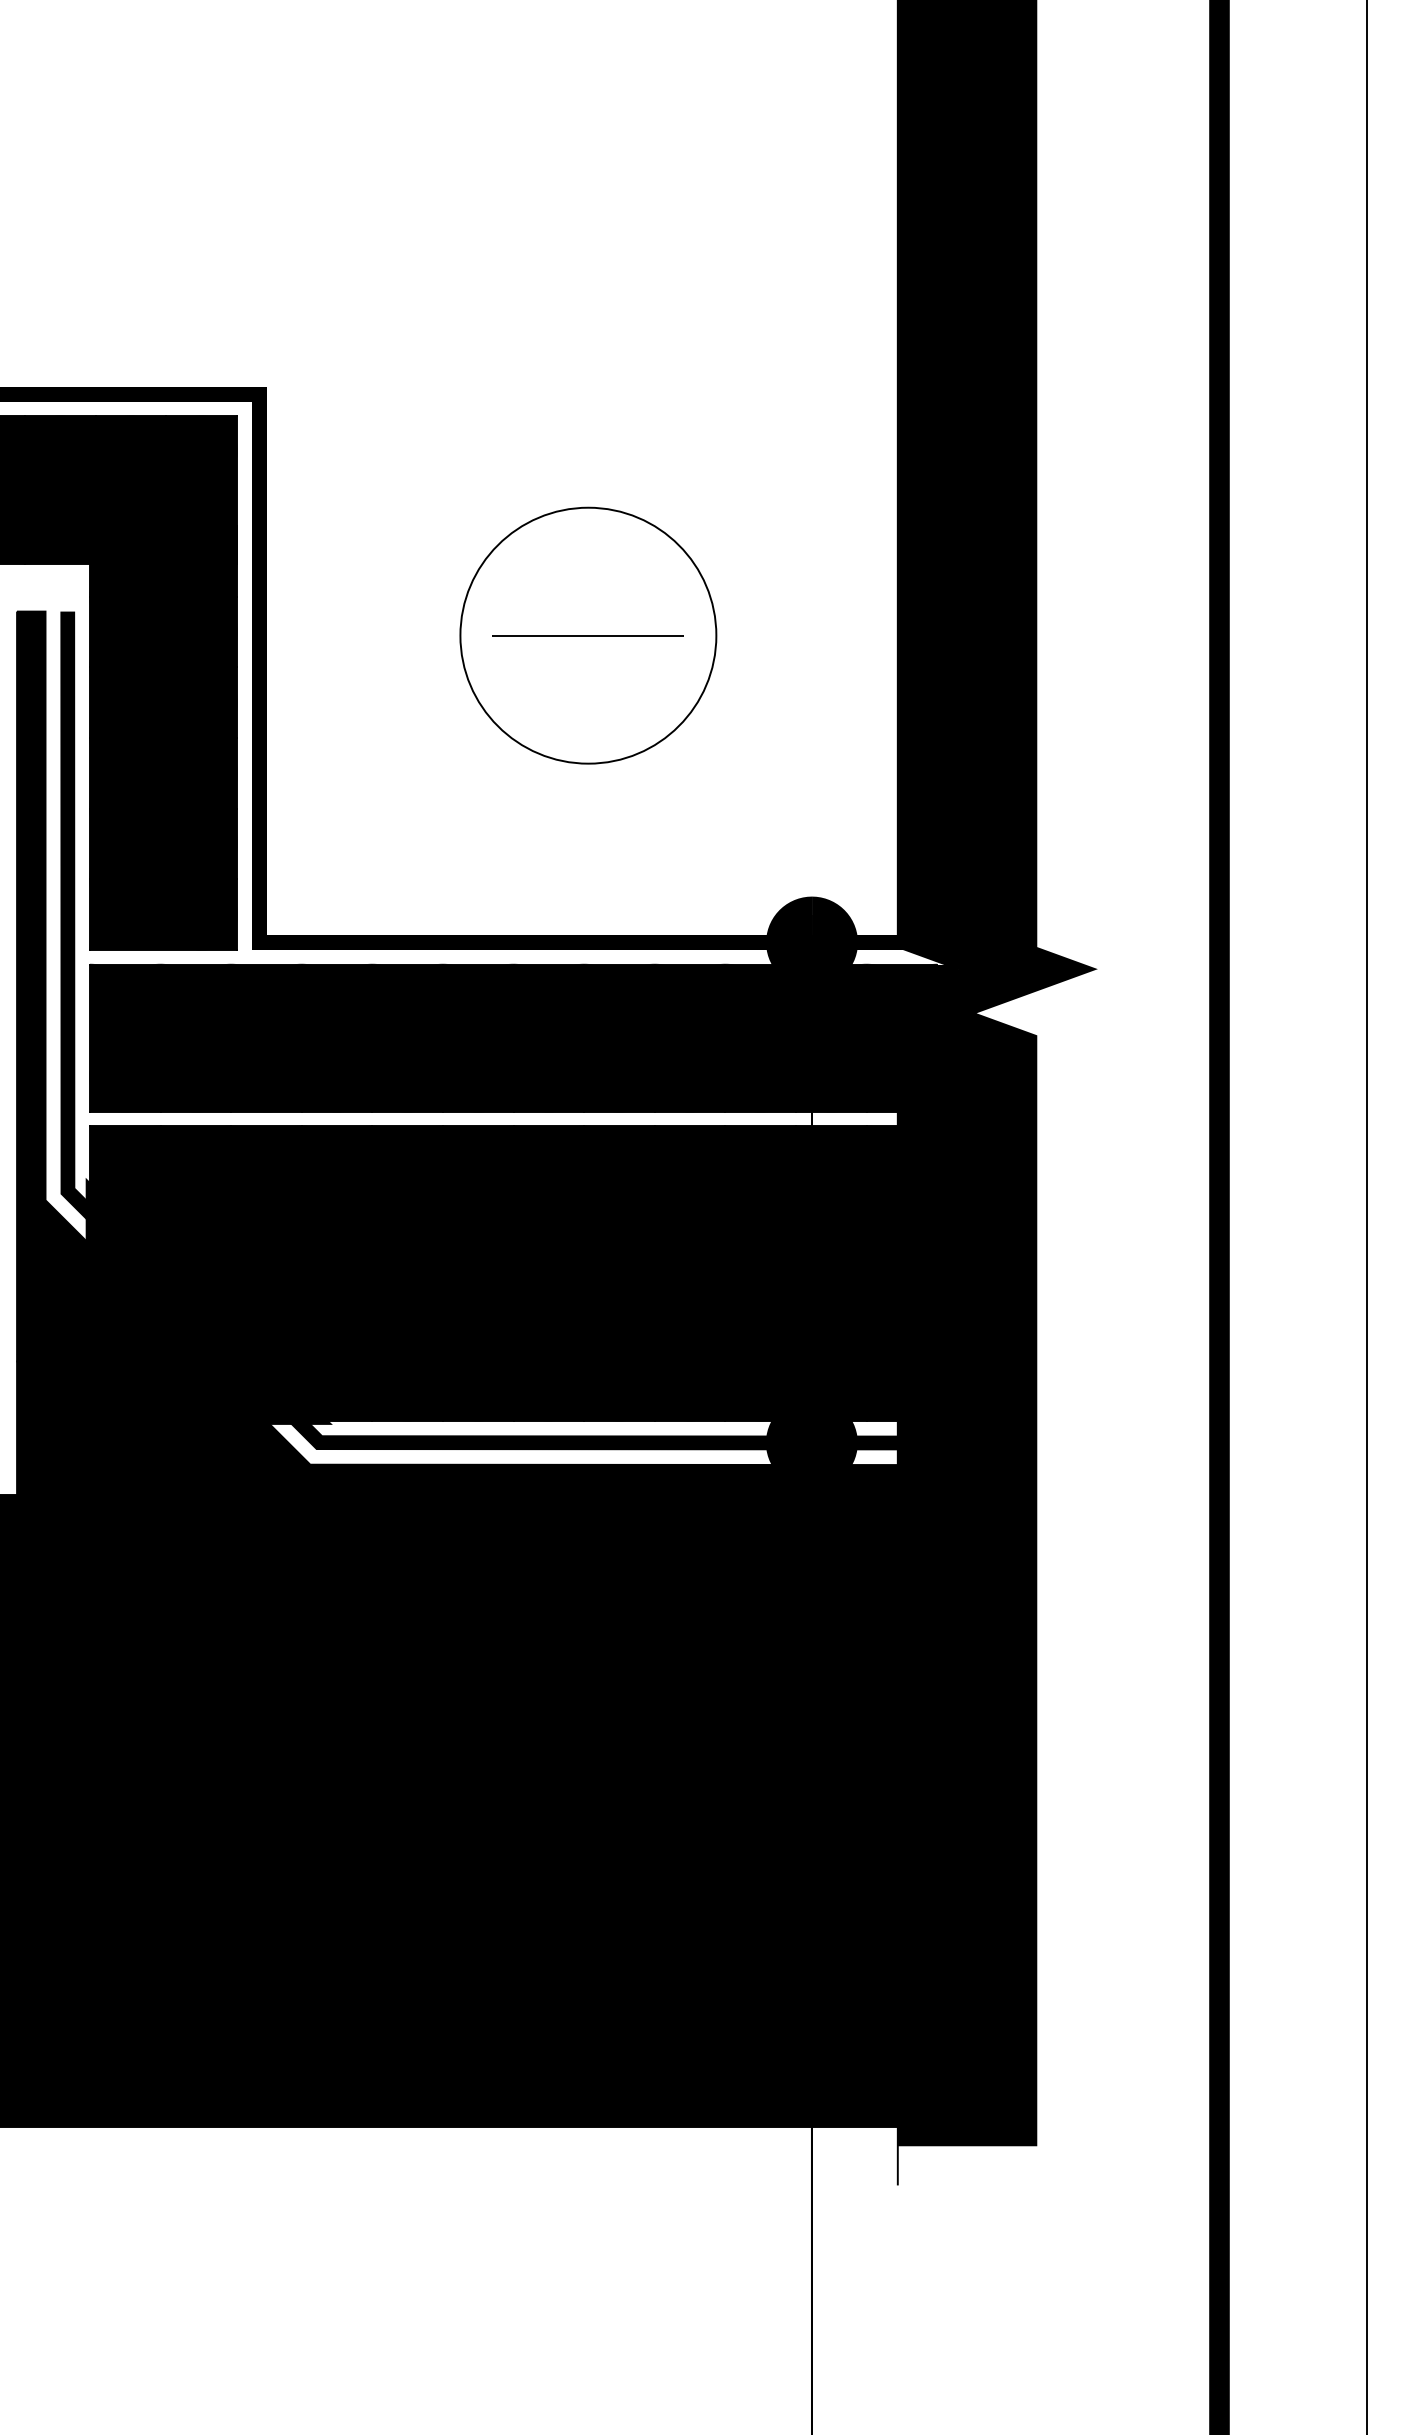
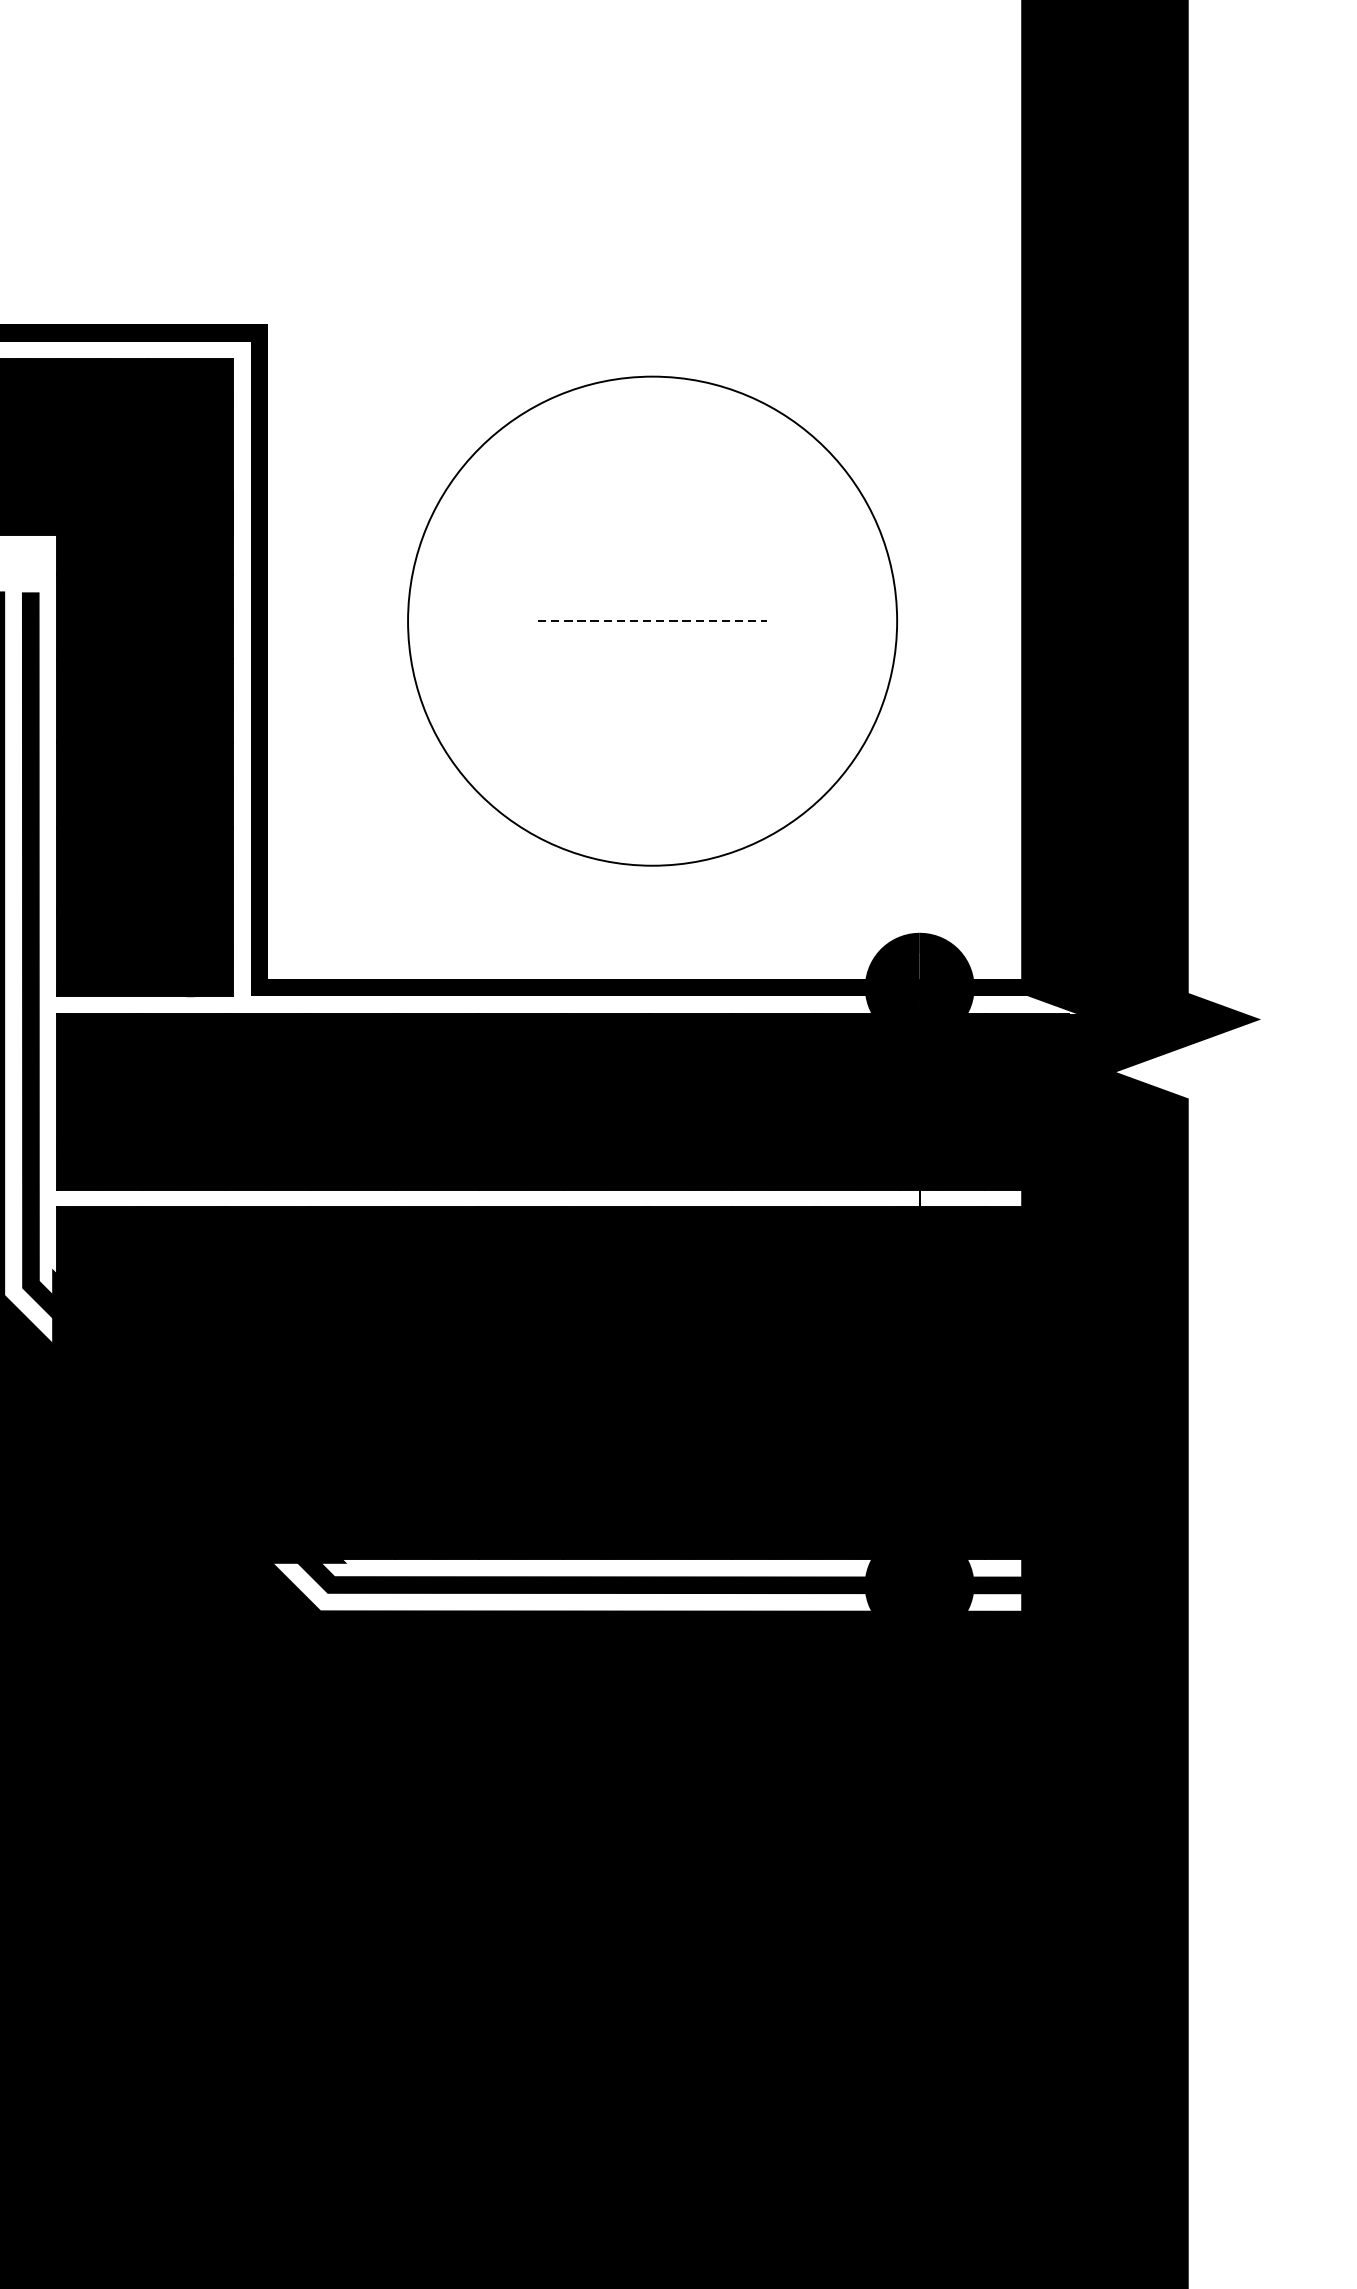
circle: (588, 635) -> (652, 620), size x1.6
line: (588, 635) -> (652, 620), solid -> dashed

